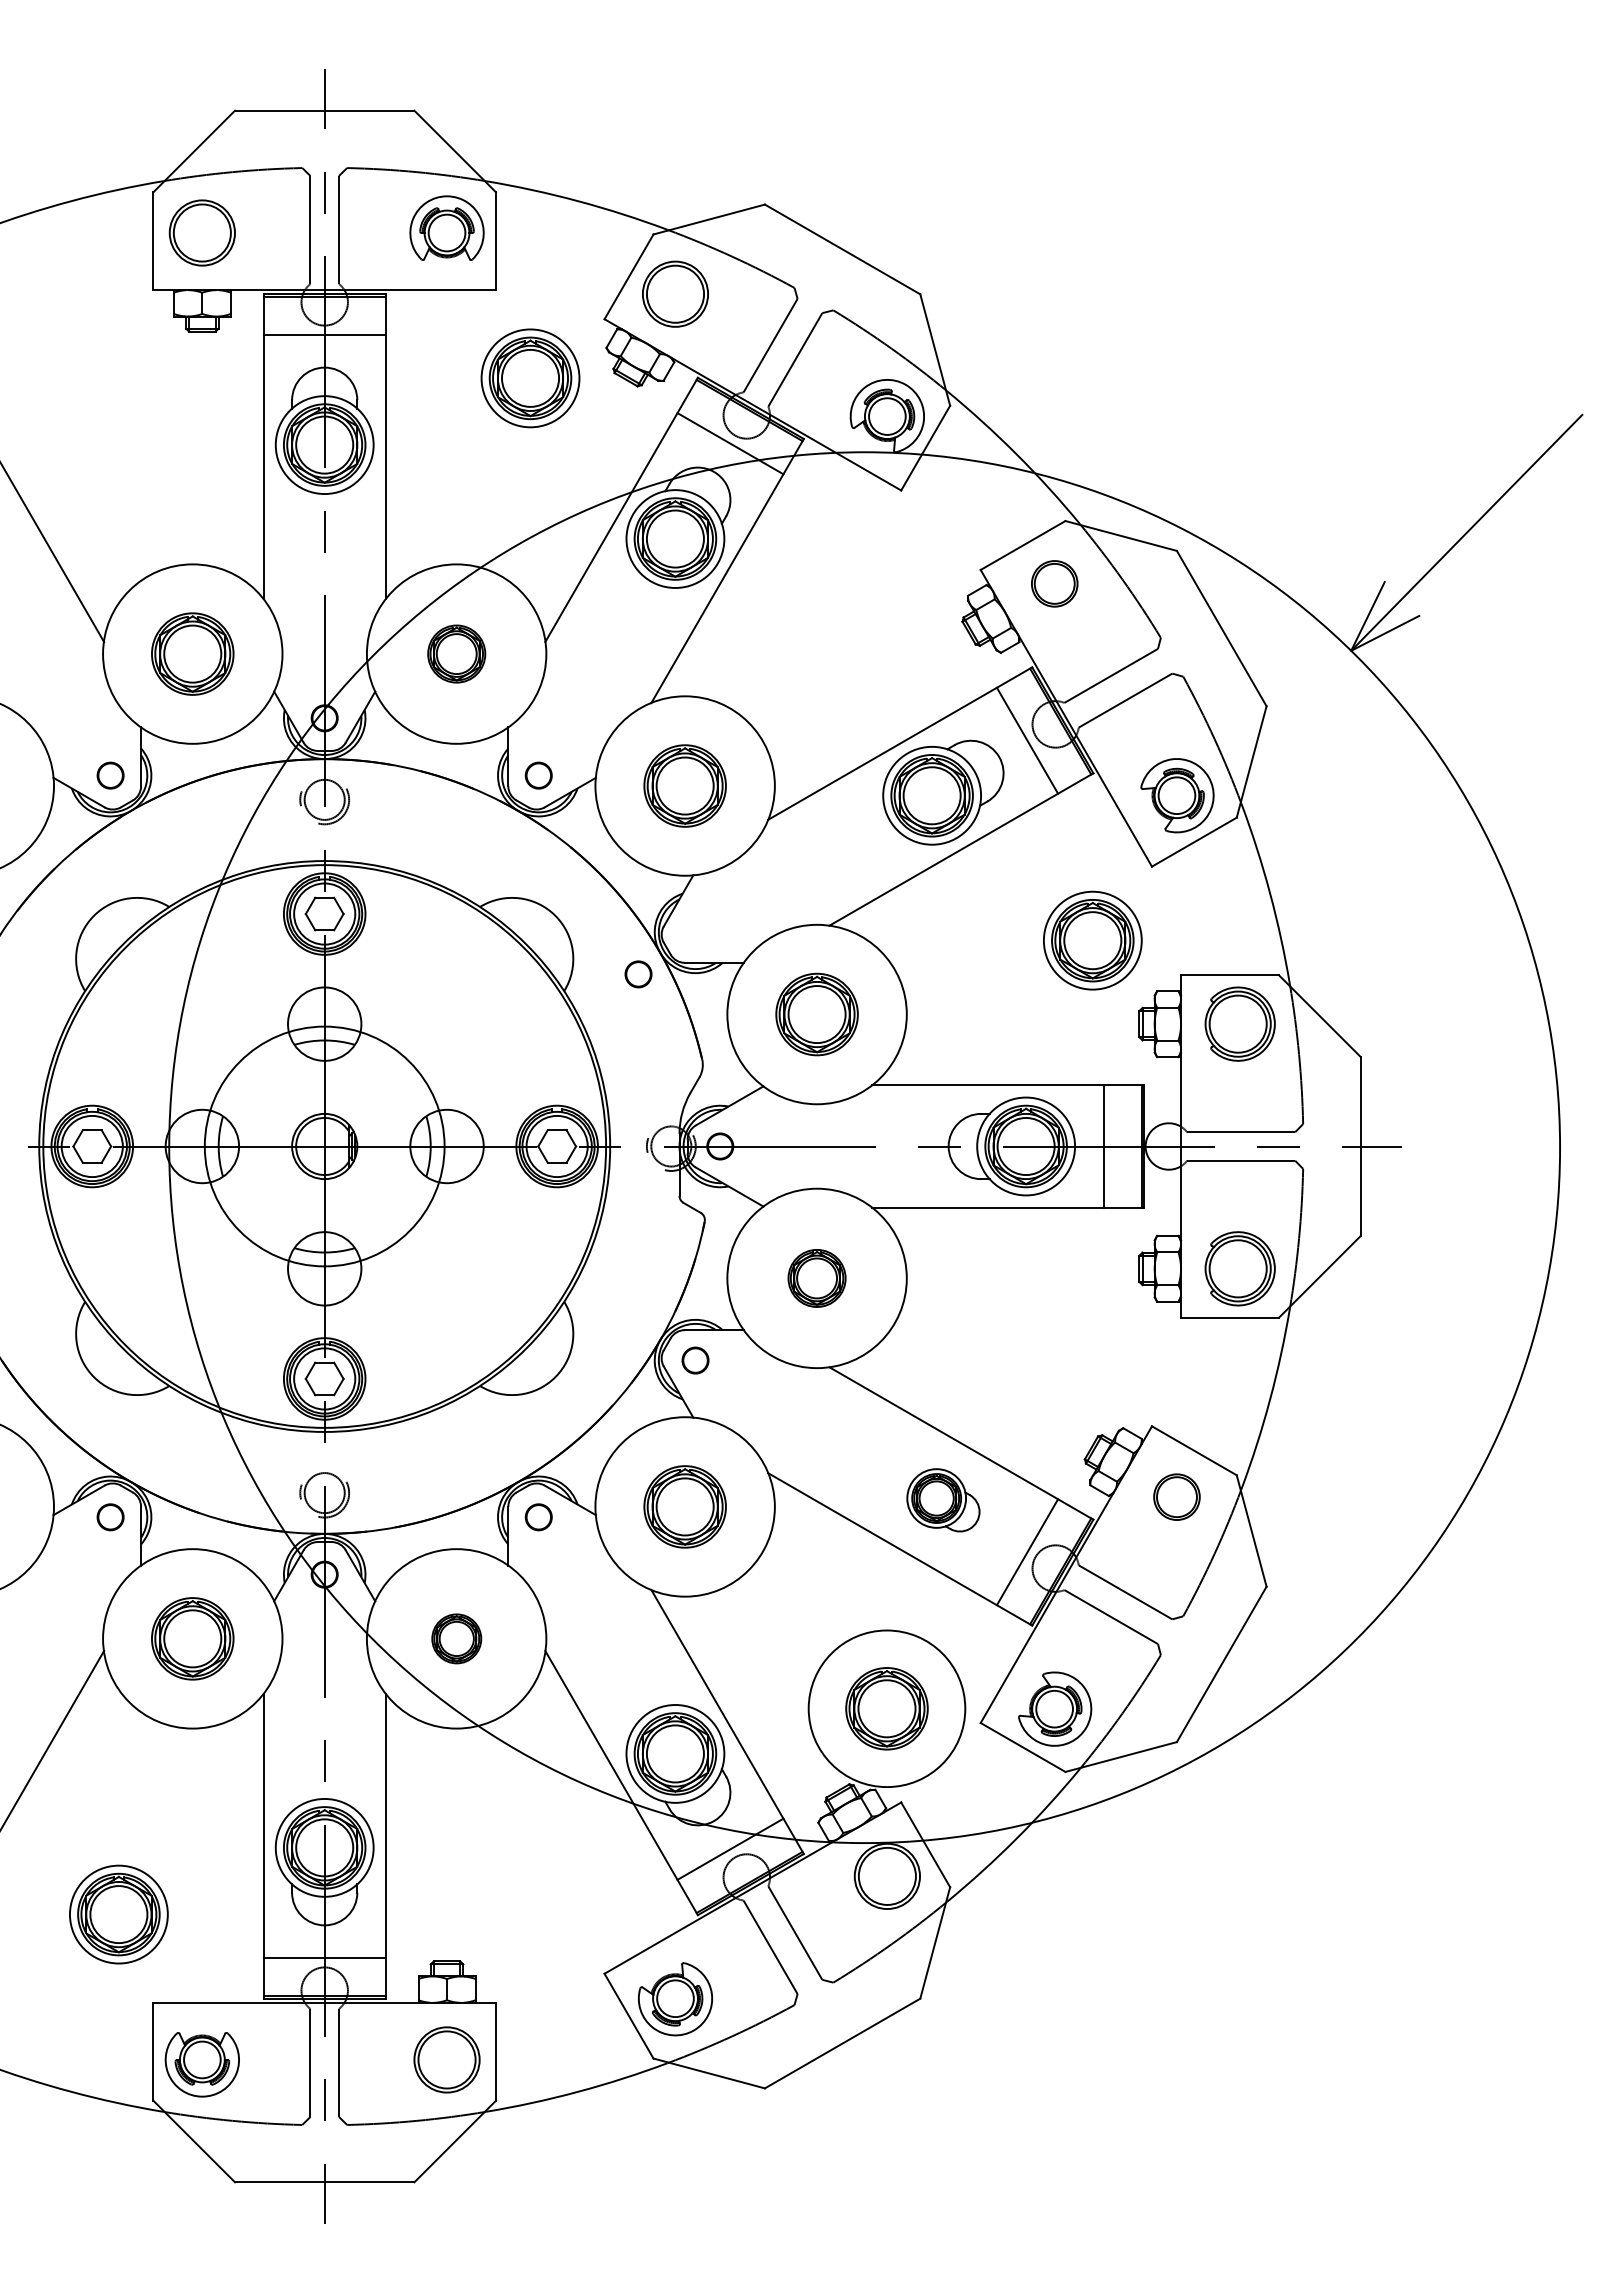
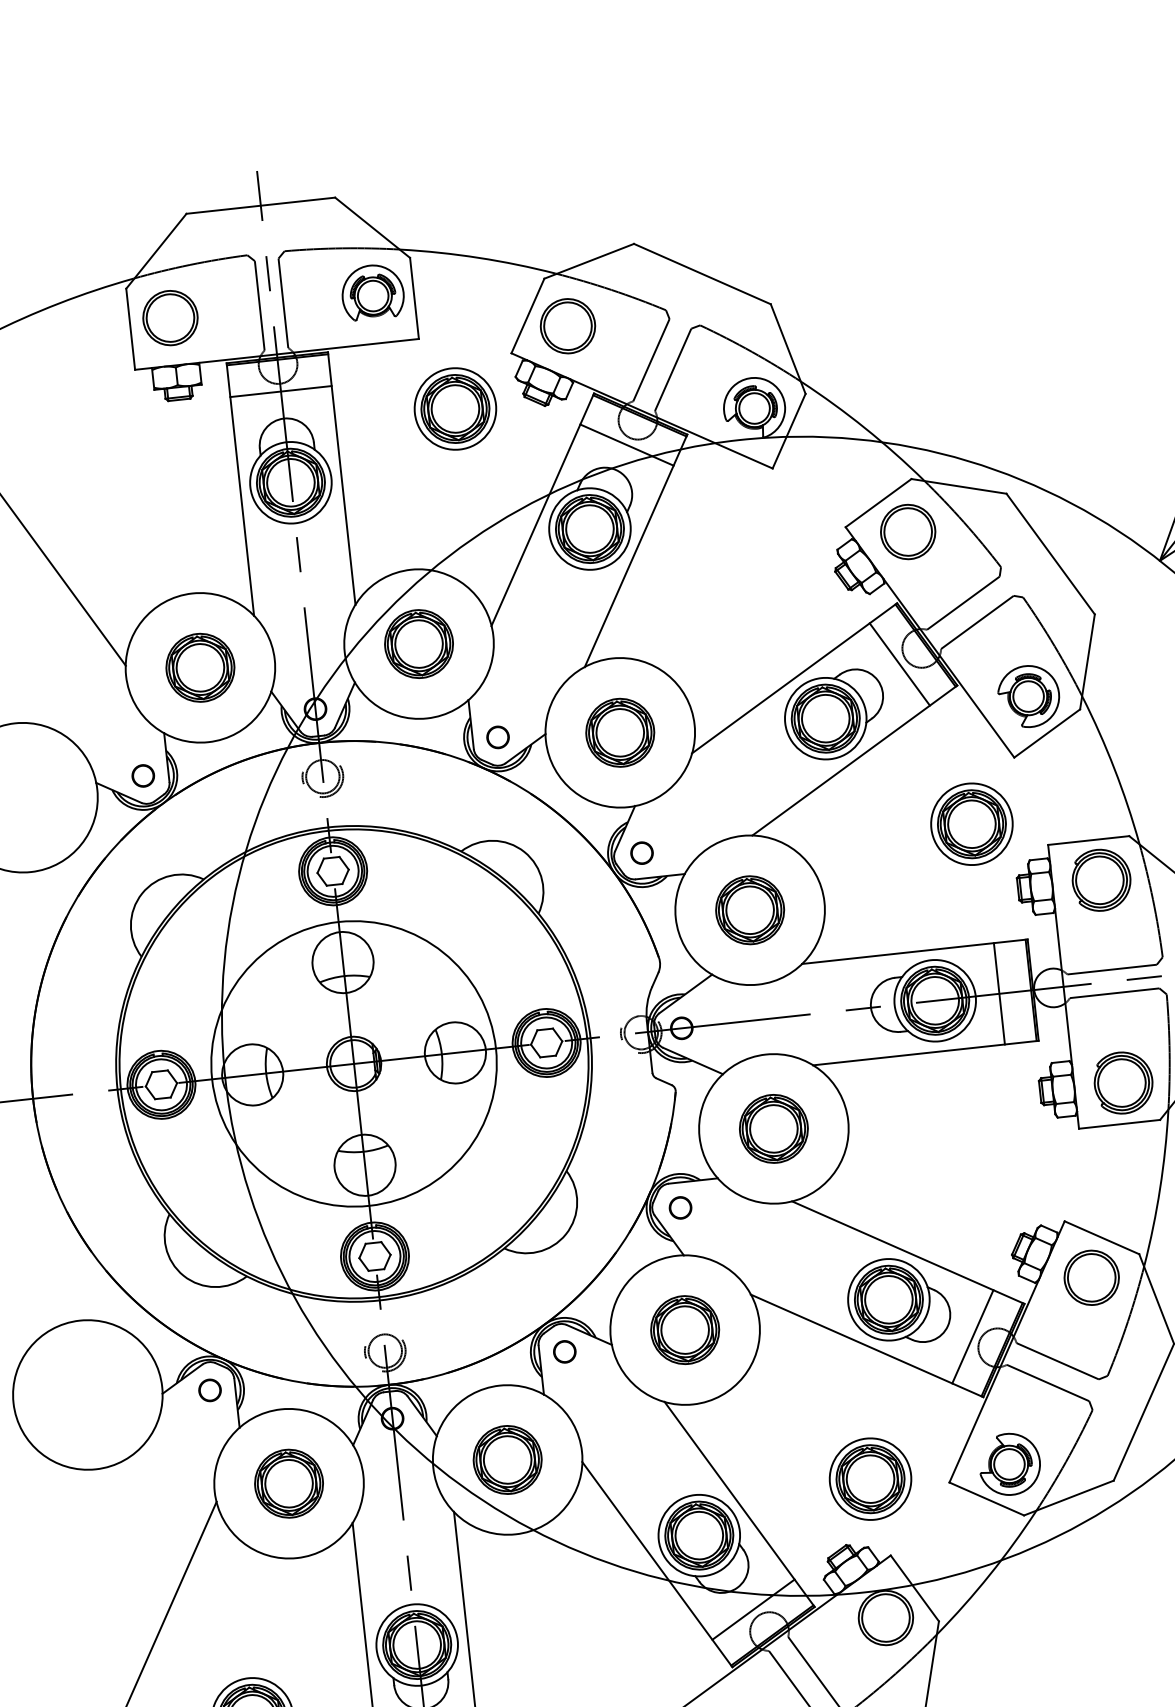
part: (1054, 583) -> (908, 531), size x1.43
part: (456, 653) -> (418, 643), size x1.43
circle: (638, 974) -> (642, 853), moved
circle: (324, 1146) -> (353, 1063), size x1.43
part: (816, 1278) -> (773, 1129), size x1.43
part: (1176, 1496) -> (1091, 1277), size x1.43
part: (943, 1500) -> (898, 1301), size x1.67
part: (456, 1638) -> (507, 1459), size x1.67
circle: (886, 1708) -> (870, 1478), size x0.62

